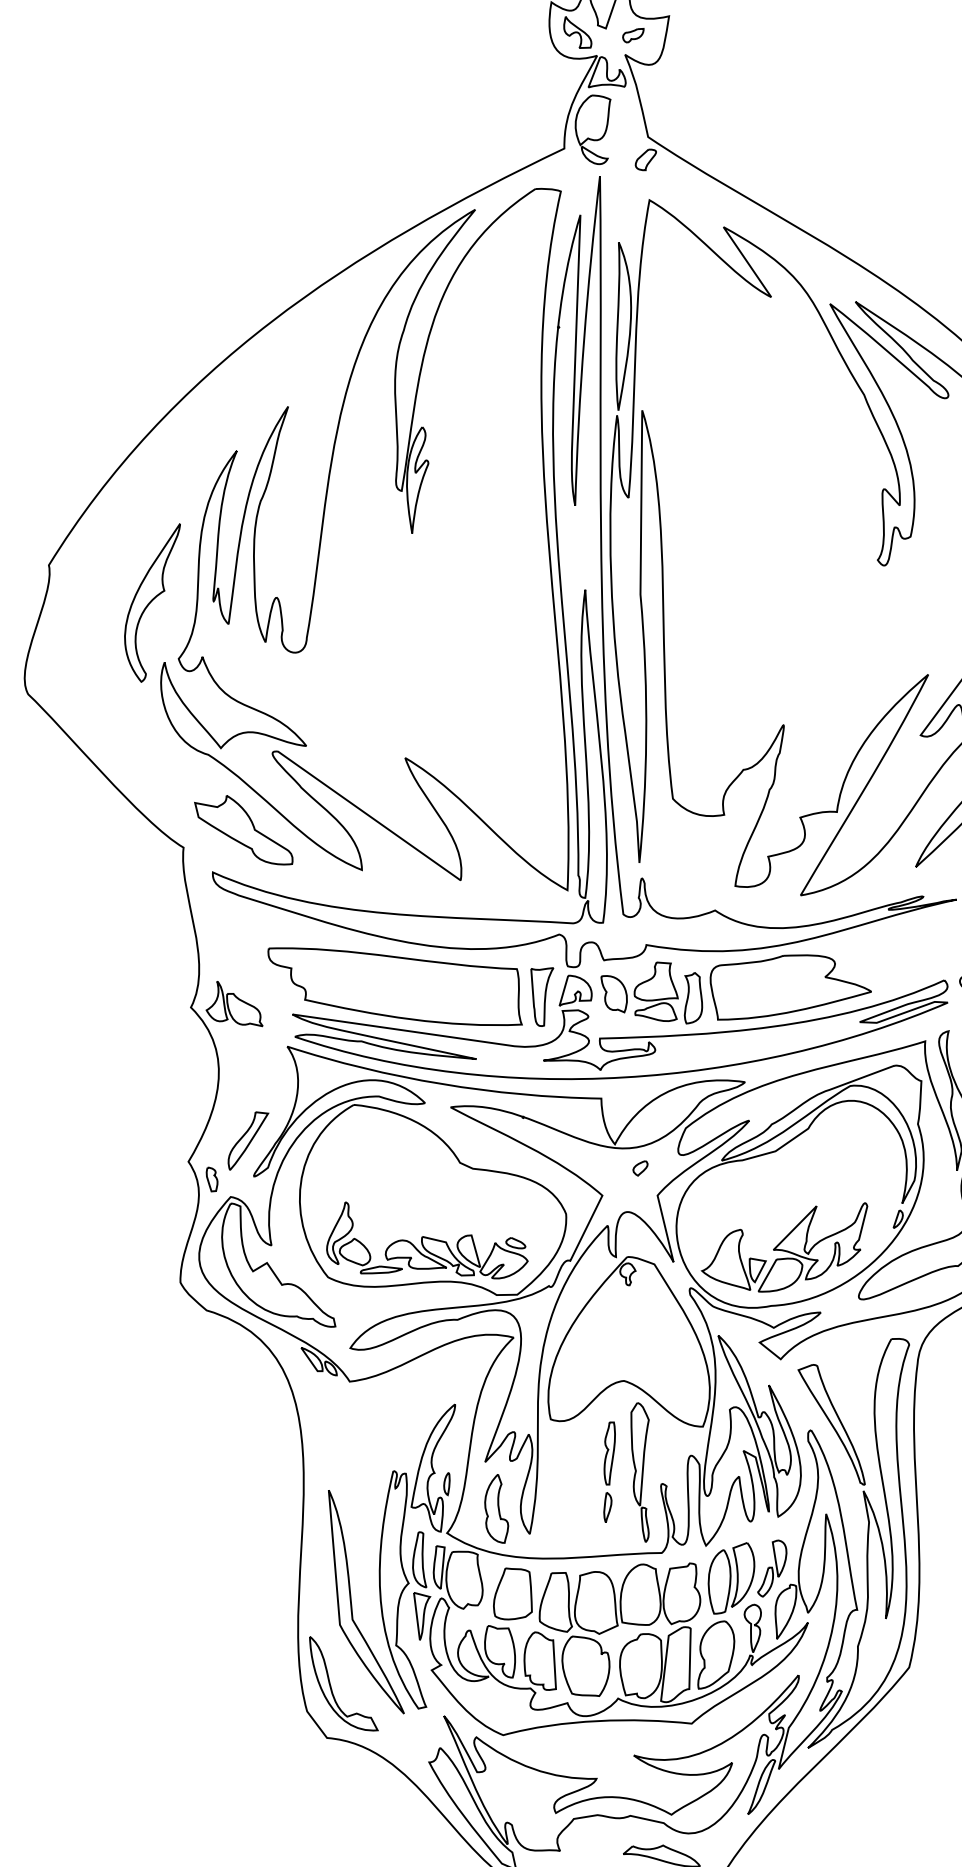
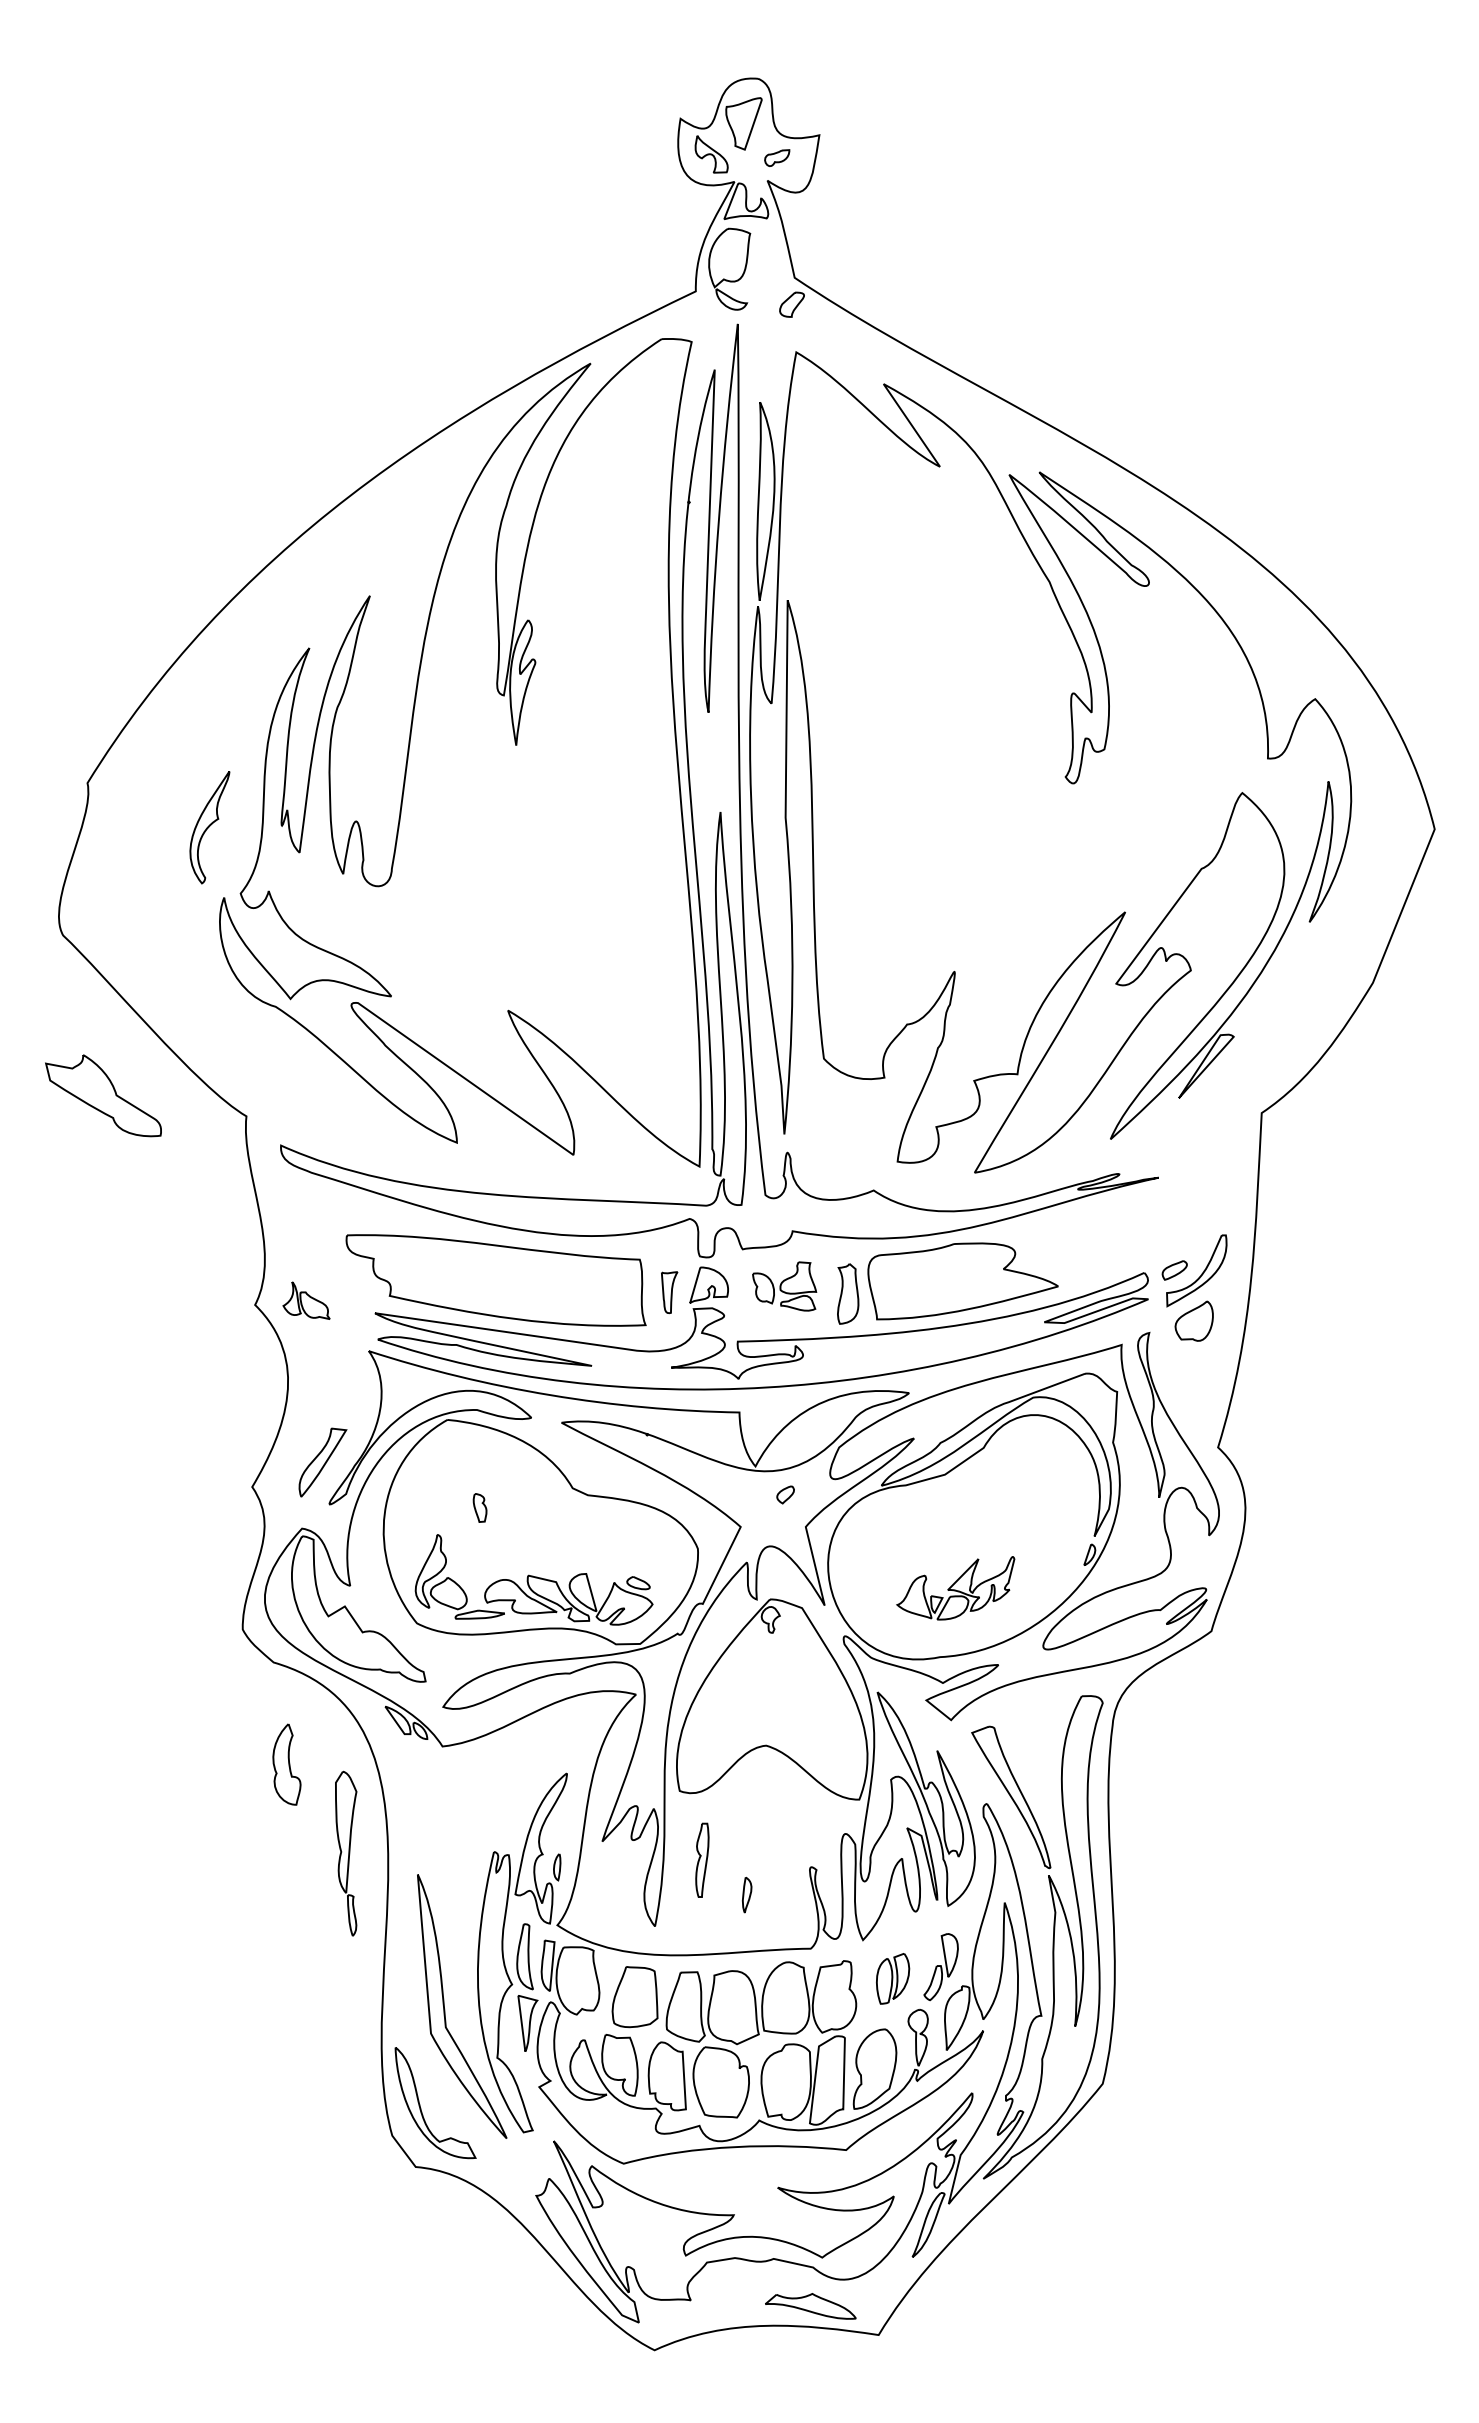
part: (152, 602) -> (209, 827), size x0.6
part: (243, 829) -> (103, 1095), moved
part: (639, 991) -> (784, 1286), size x0.7
part: (542, 996) -> (669, 1292), size x0.6
part: (234, 1003) -> (306, 1300), size x0.7
part: (211, 1179) -> (479, 1507), moved
part: (784, 1247) -> (955, 1588), size x0.6
part: (609, 1452) -> (702, 1859), moved
part: (640, 1472) -> (346, 1853), moved
part: (496, 1508) -> (286, 1764), moved
part: (731, 1578) -> (892, 1978), size x0.6

